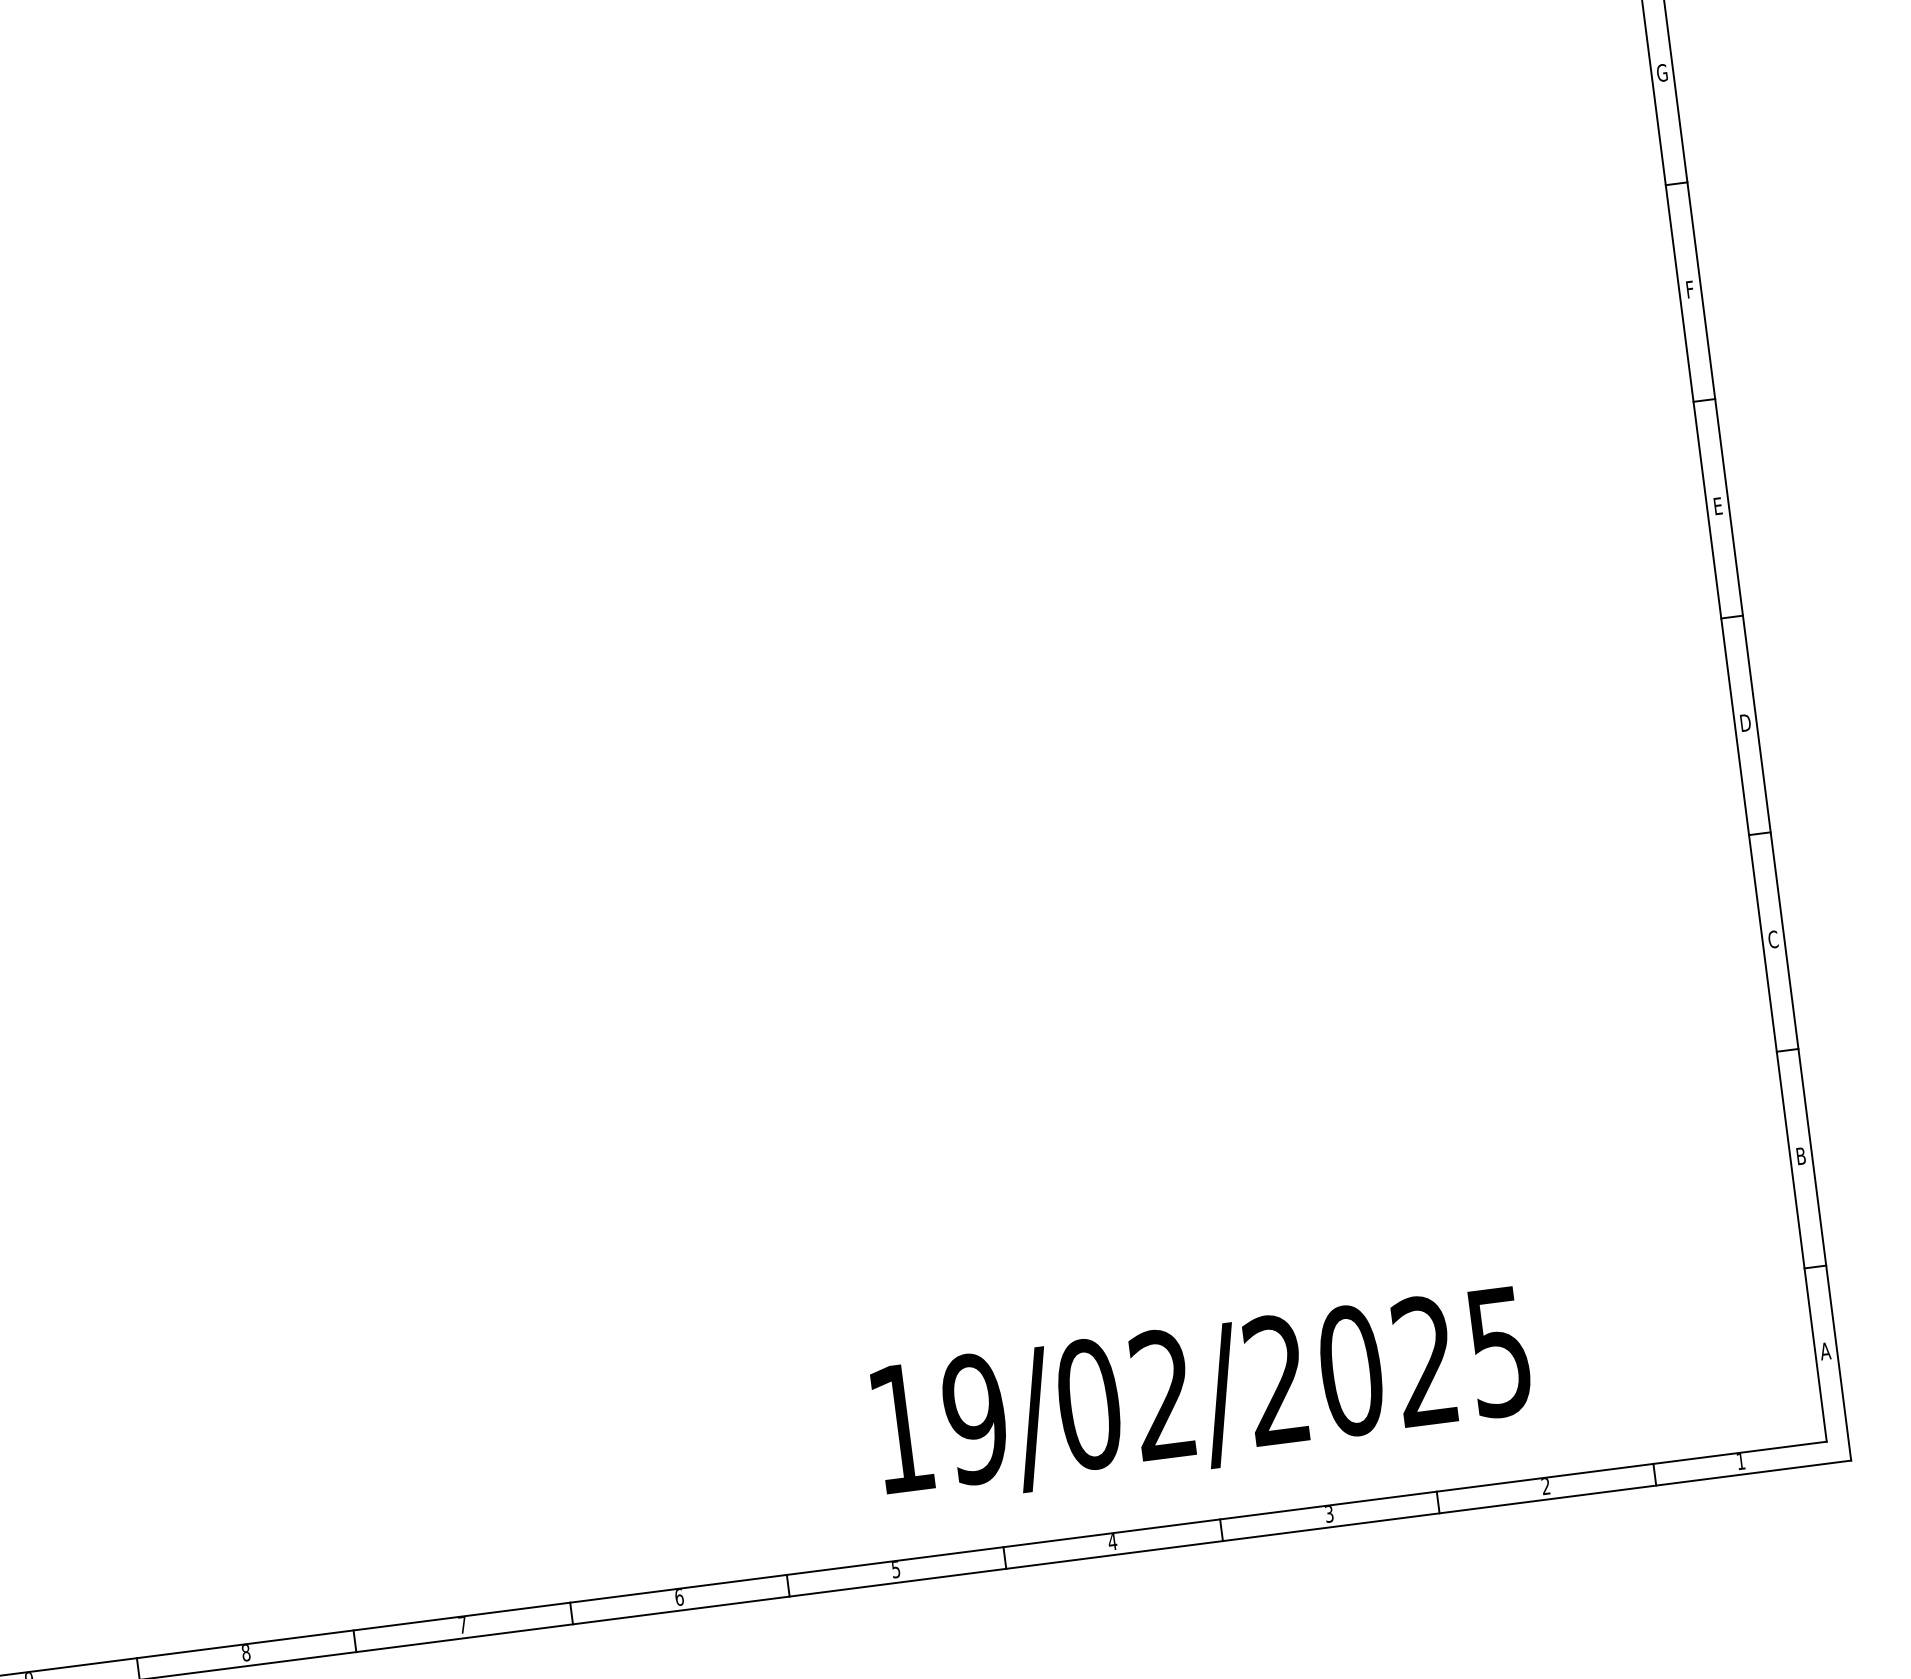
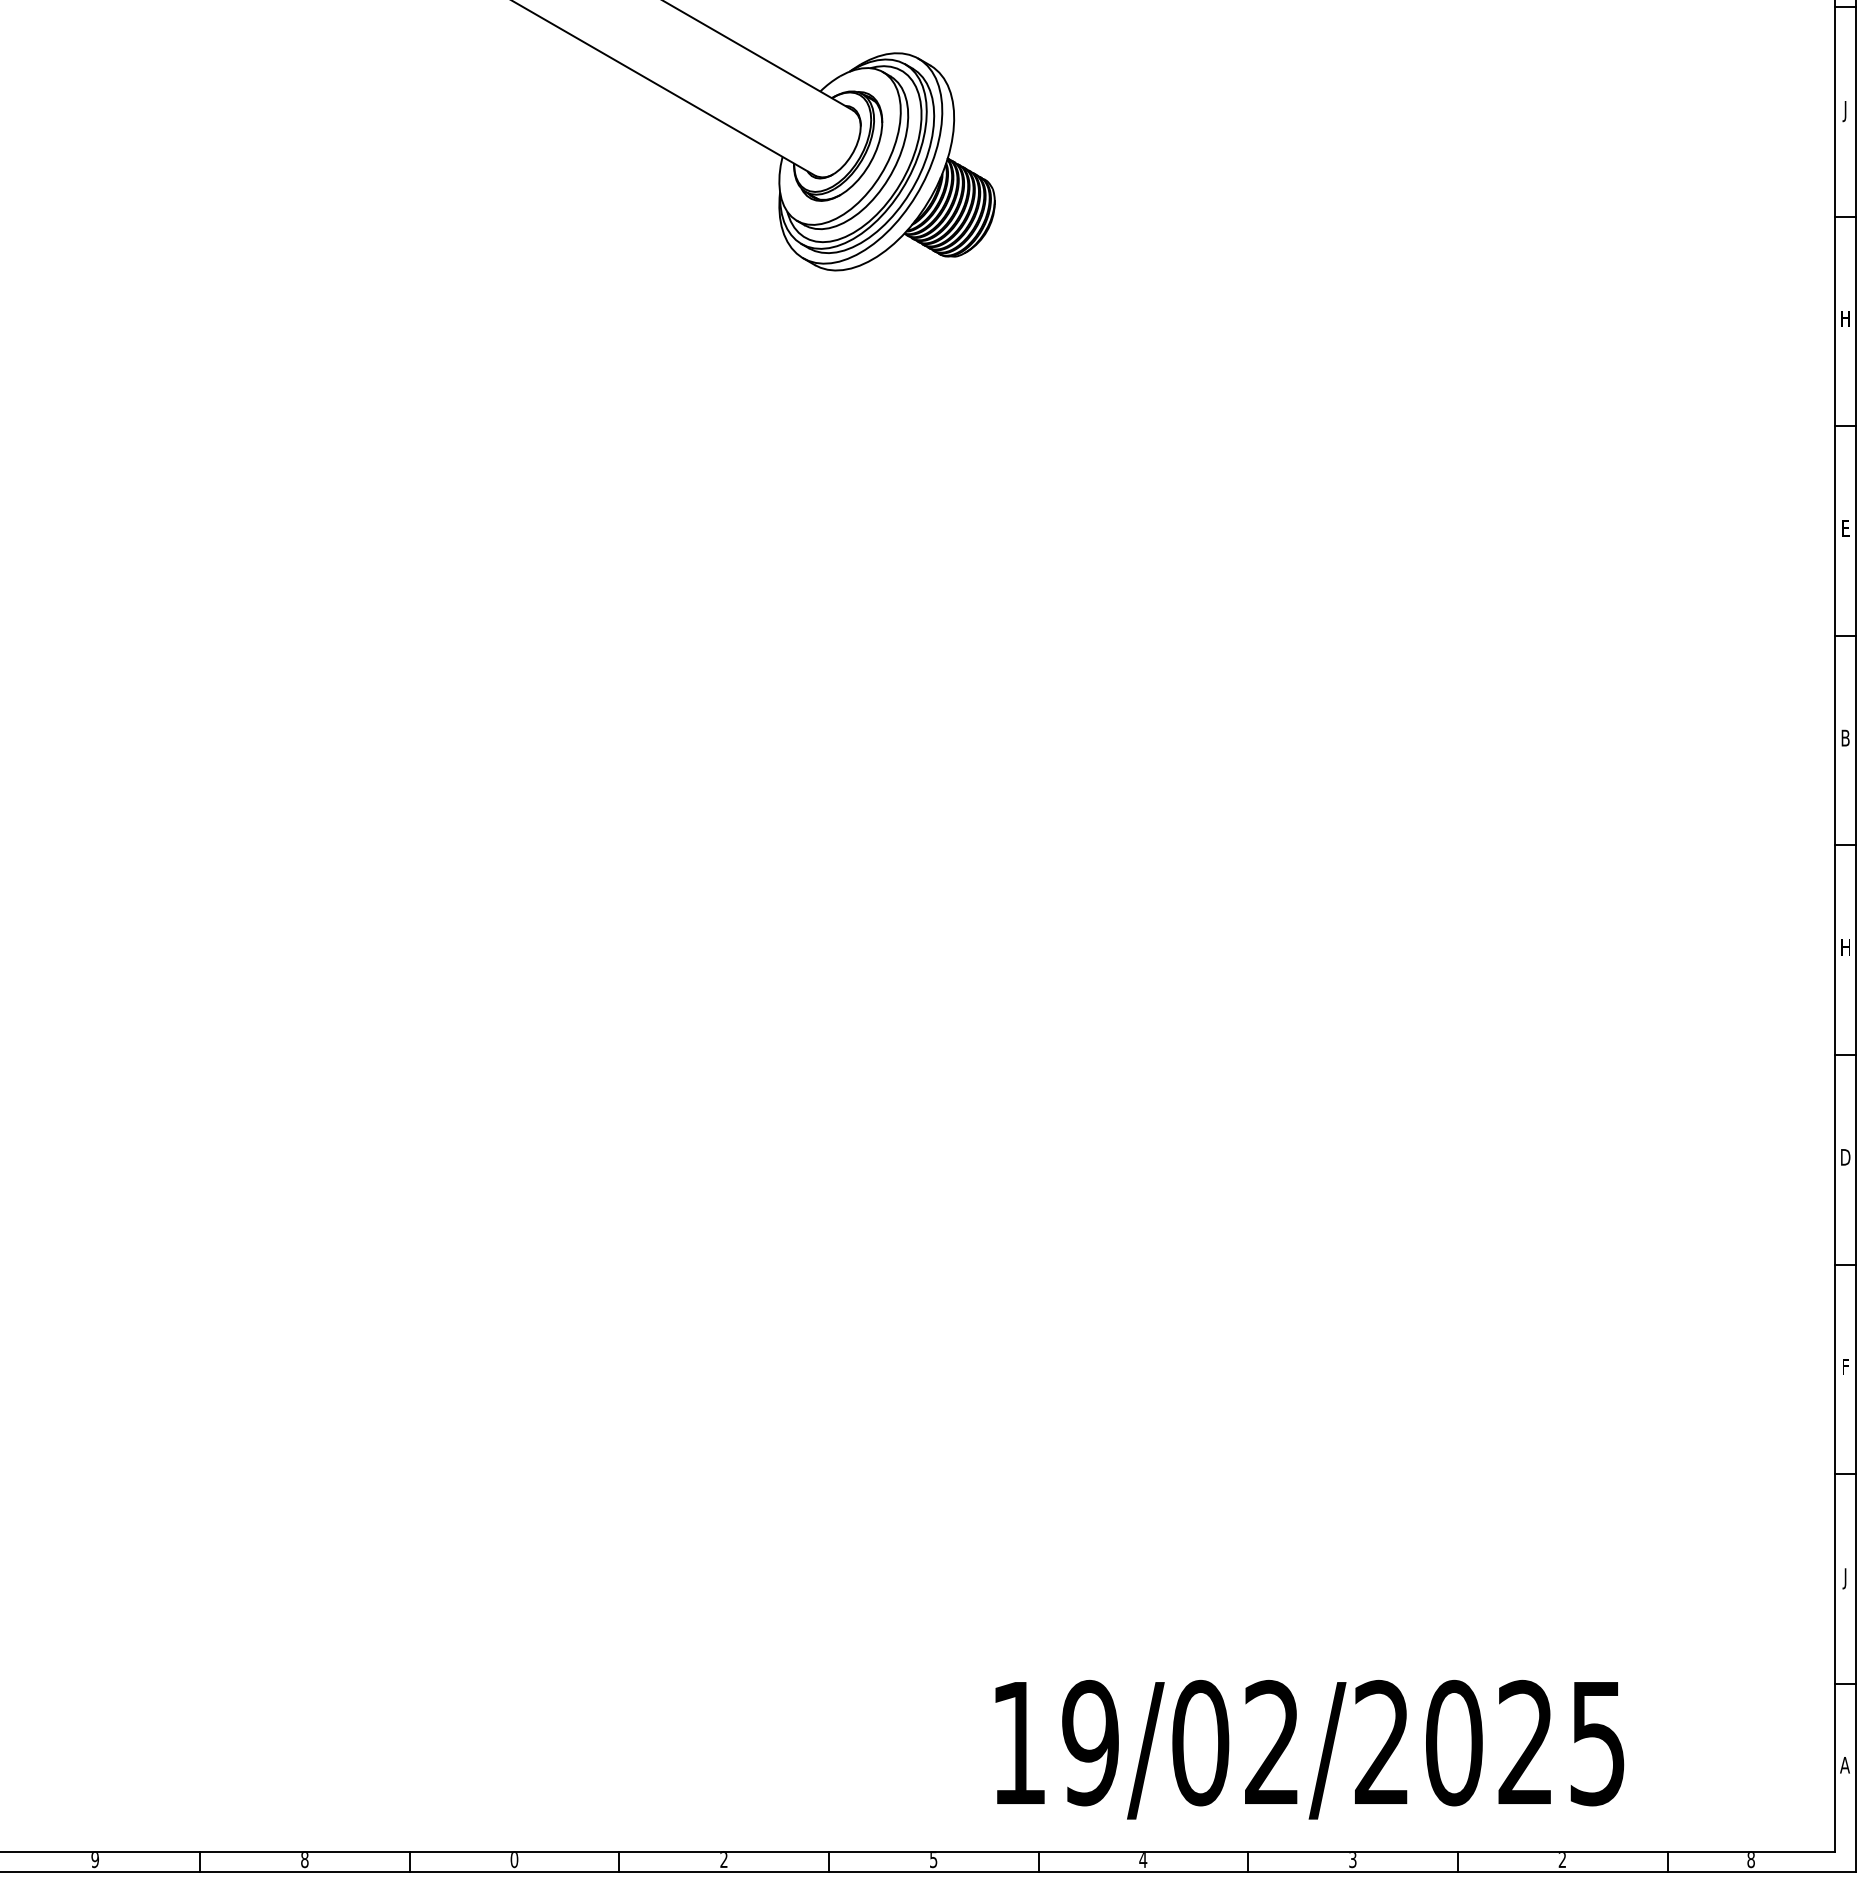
text: (1662, 72) -> (1845, 528), G -> E
text: (1689, 288) -> (1845, 737), F -> B
text: (1717, 506) -> (1845, 947), E -> H
text: (1773, 939) -> (1845, 1366), C -> F
text: (1801, 1158) -> (1845, 1578), B -> J
text: (1202, 1396) -> (1309, 1749), moved
text: (1740, 1462) -> (1750, 1860), 1 -> 8
text: (678, 1598) -> (723, 1860), 6 -> 2
text: (462, 1625) -> (514, 1860), 7 -> 0

